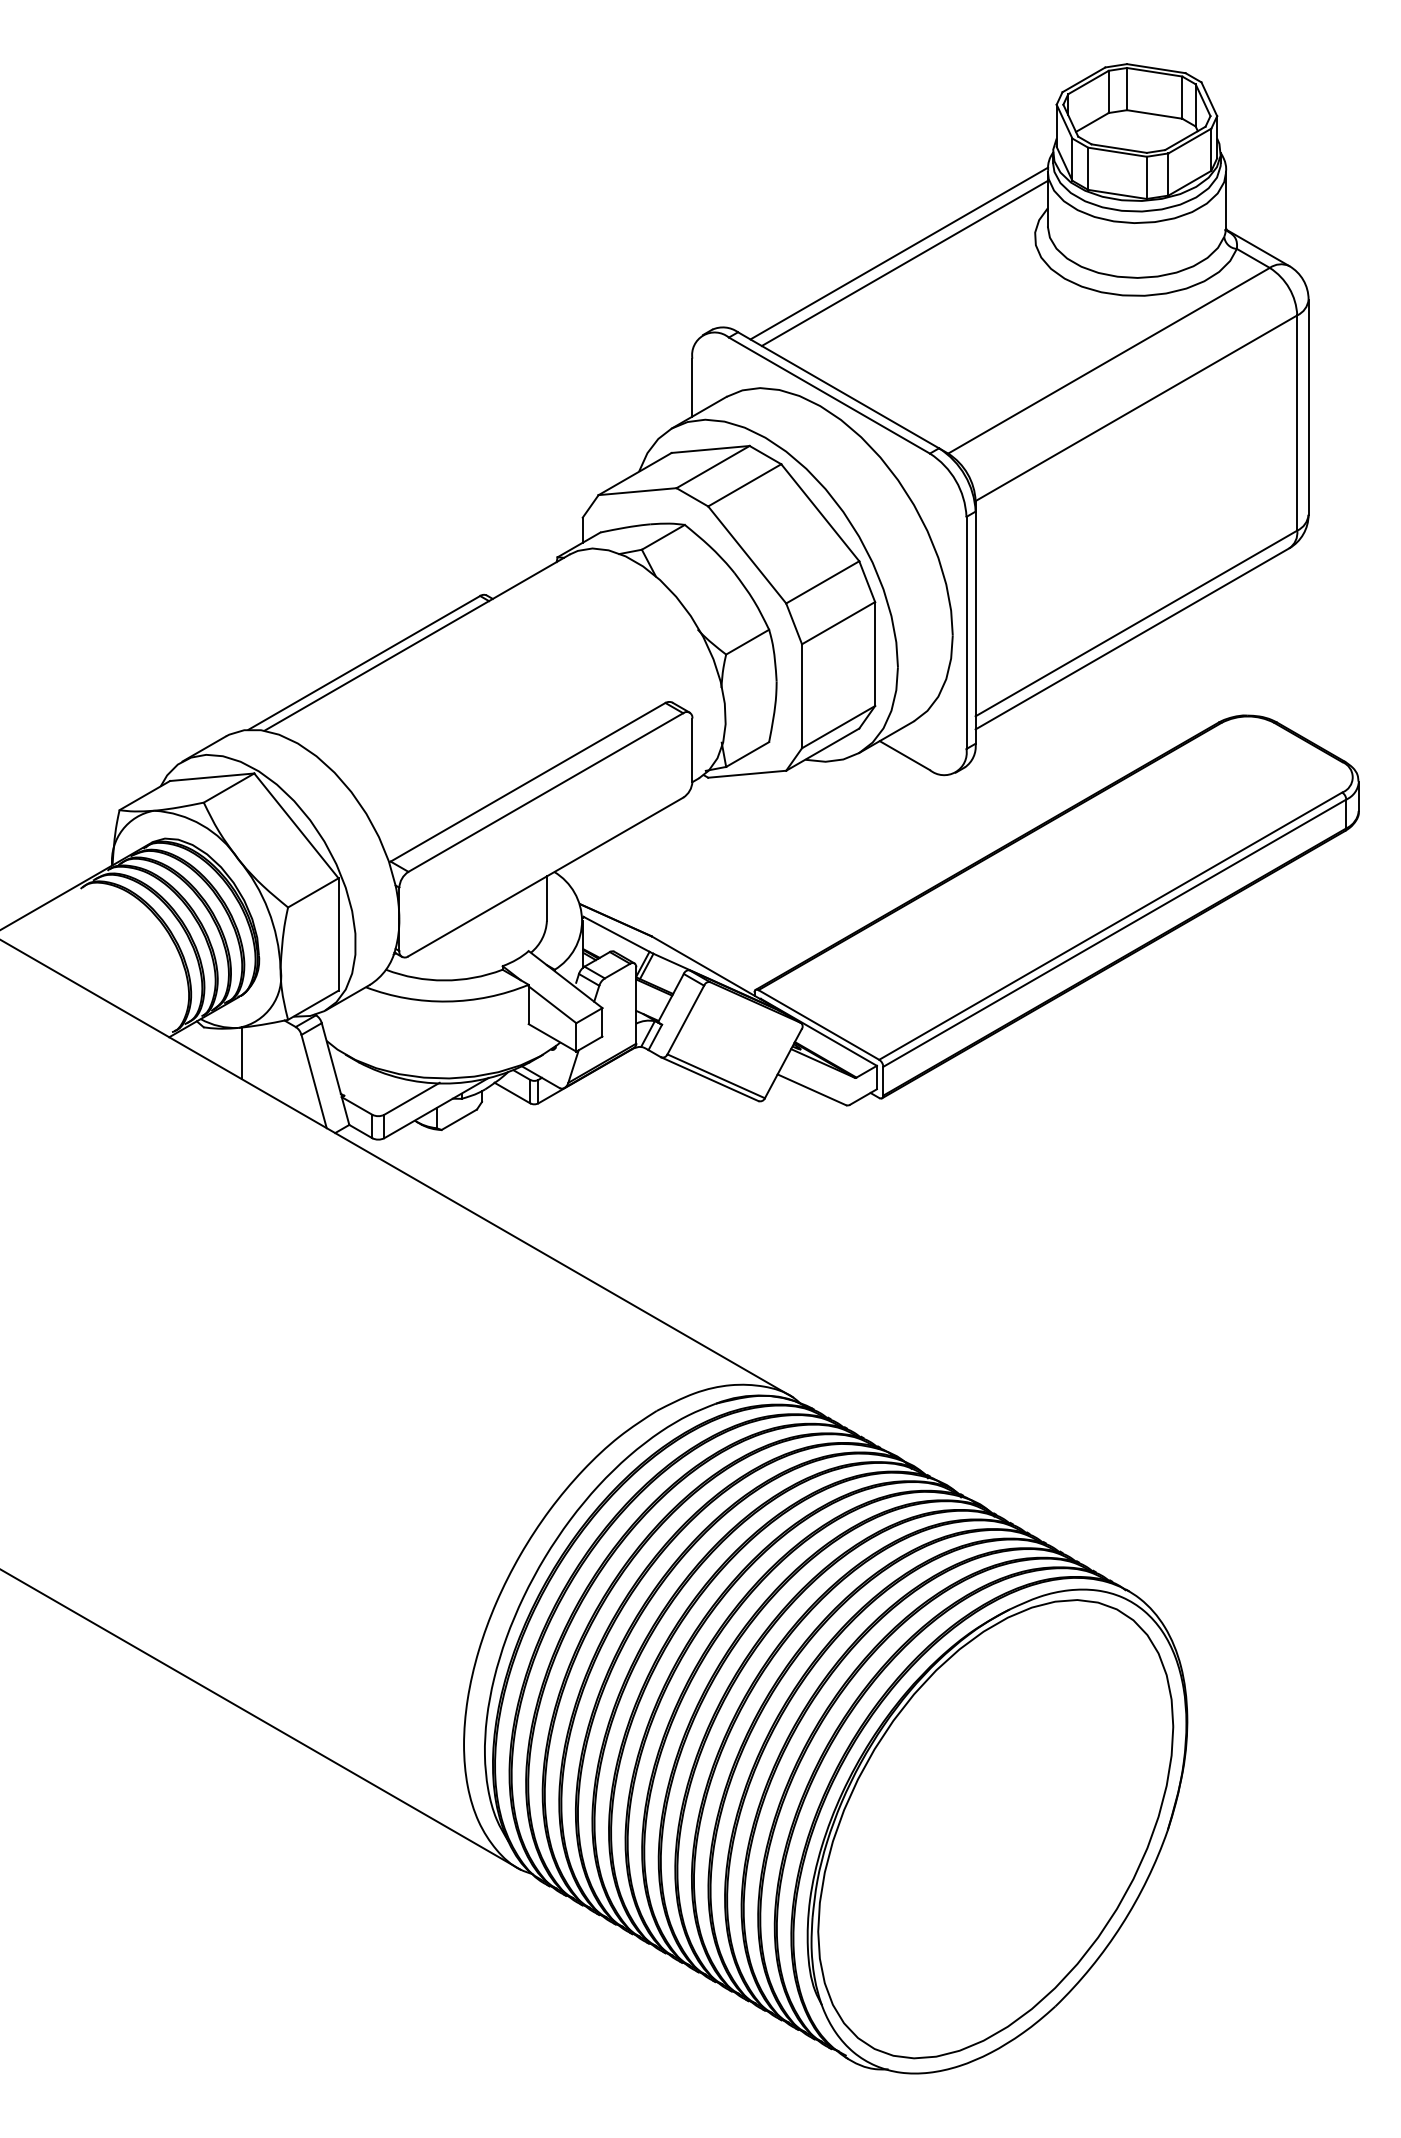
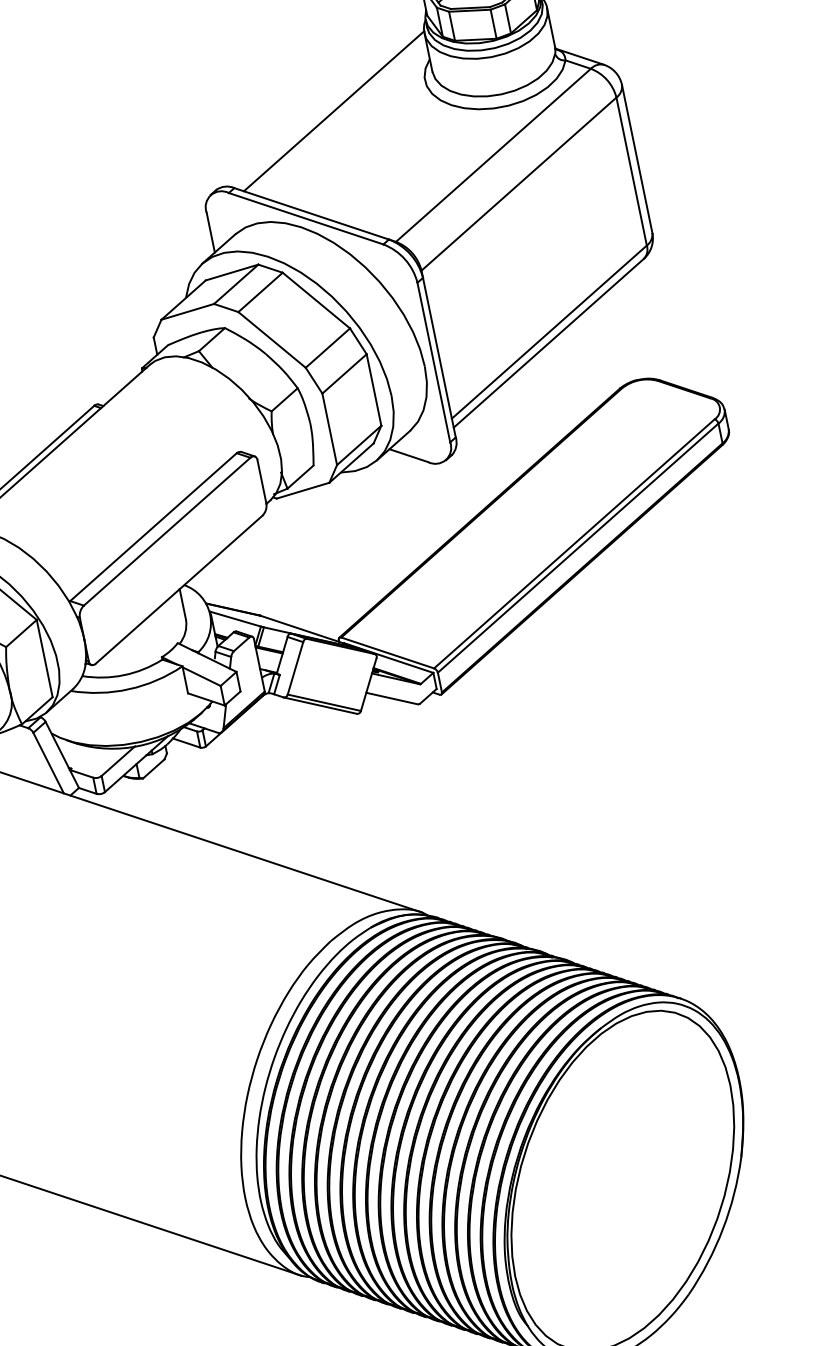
line: (904, 263) -> (339, 117), removed

